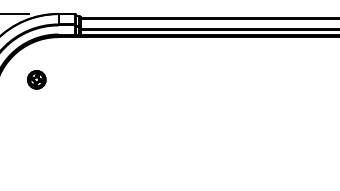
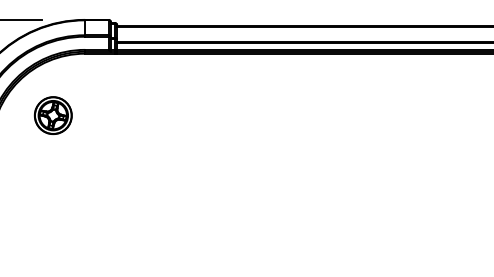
part: (36, 79) -> (53, 115), size x1.43

